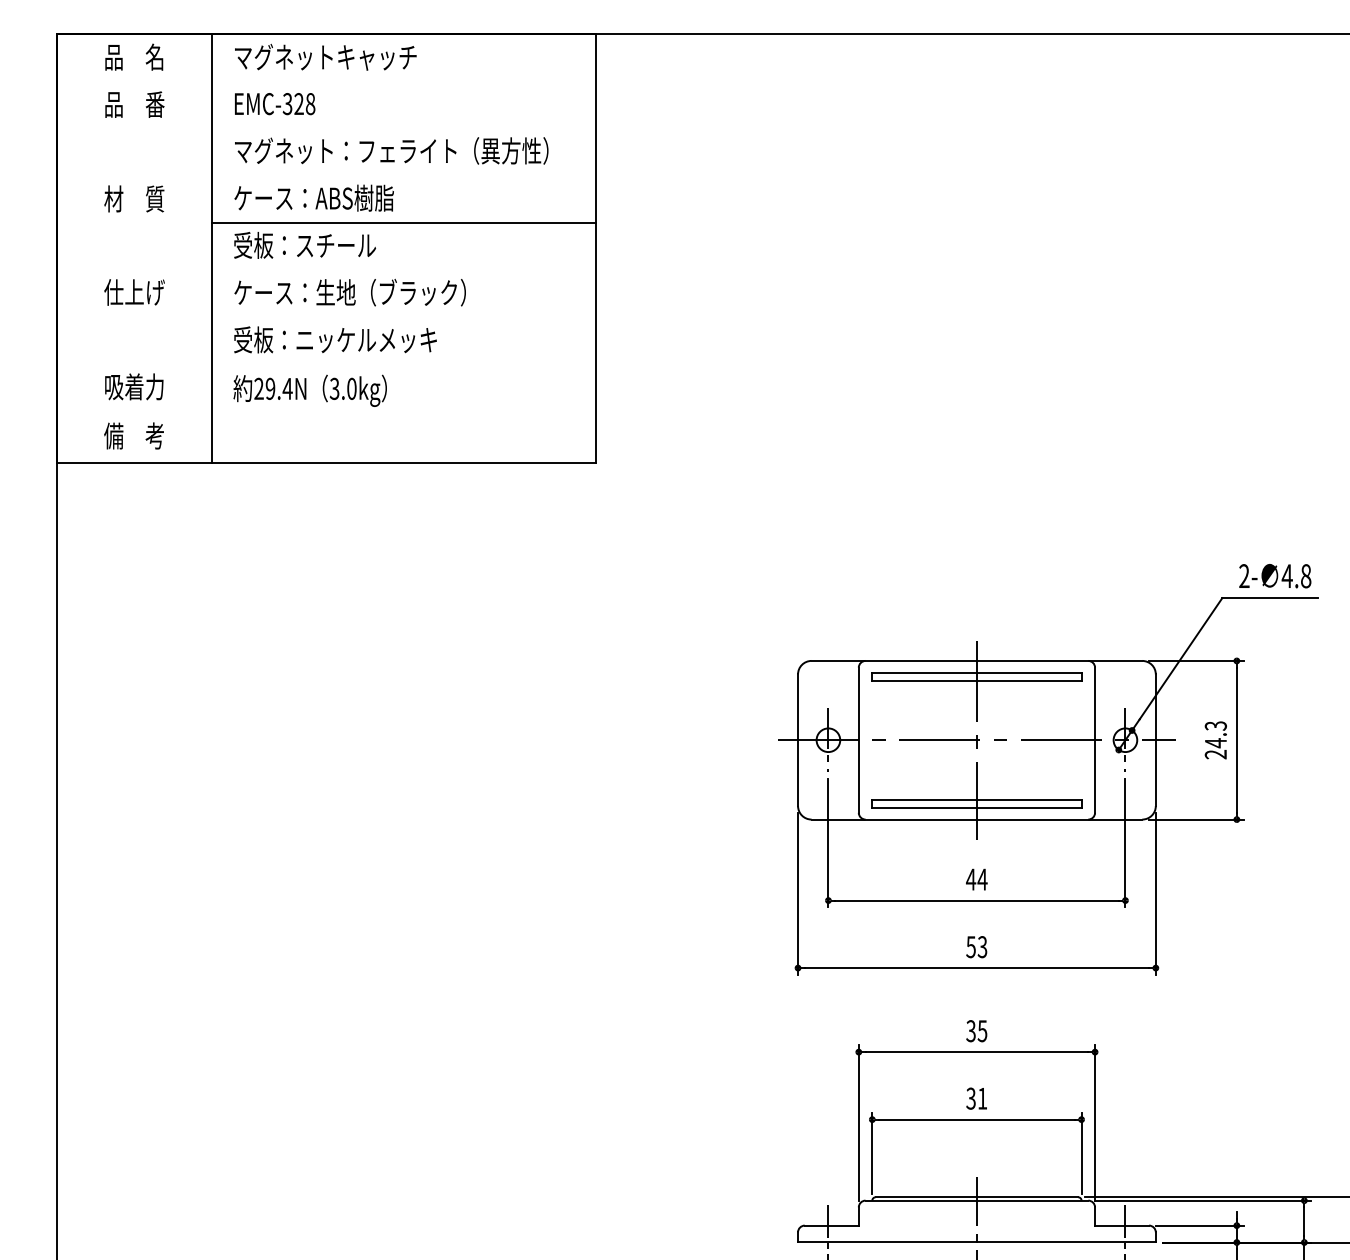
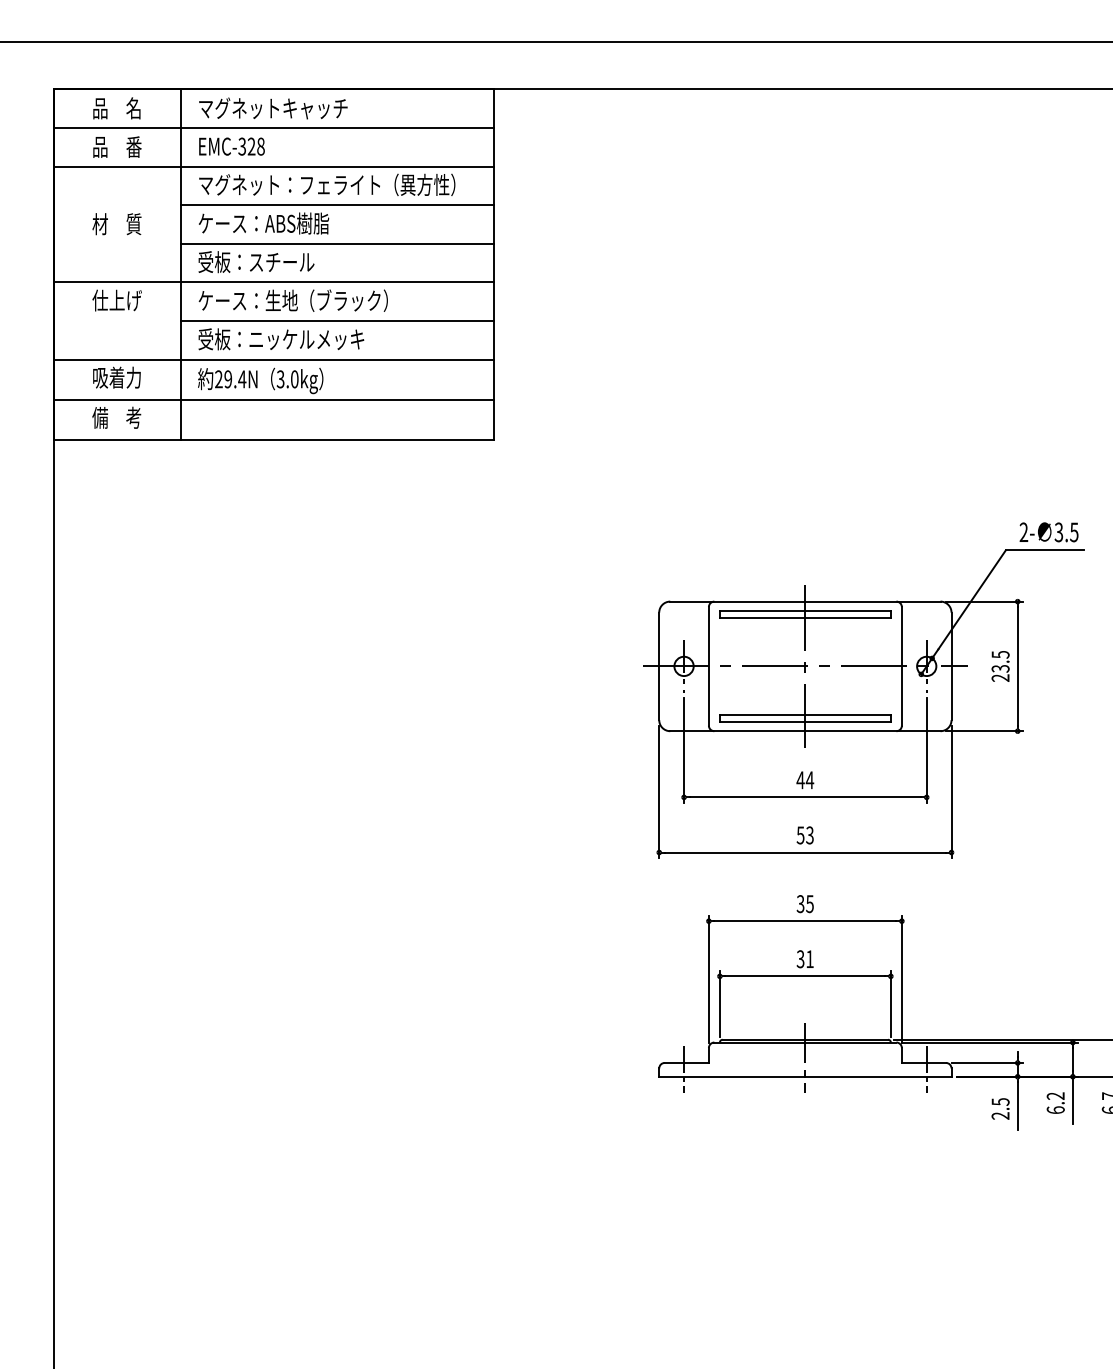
line: (325, 80) -> (273, 127), added
line: (325, 128) -> (273, 166), added
line: (404, 176) -> (337, 205), added
line: (325, 270) -> (273, 282), added
line: (404, 318) -> (337, 321), added
line: (325, 364) -> (273, 359), added
line: (325, 413) -> (273, 399), added
text: (1296, 576) -> (1066, 532), 4.8 -> 3.5
text: (1215, 735) -> (1000, 662), 24.3 -> 23.5

